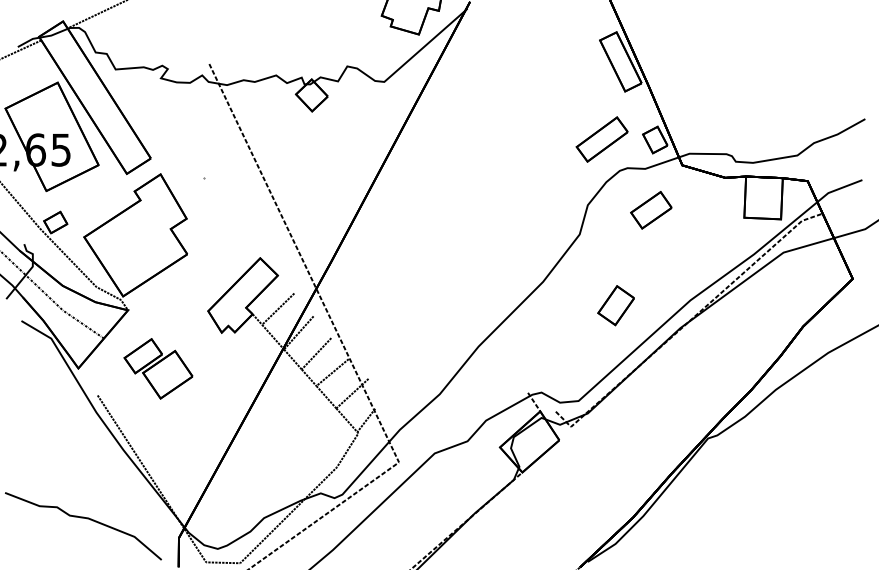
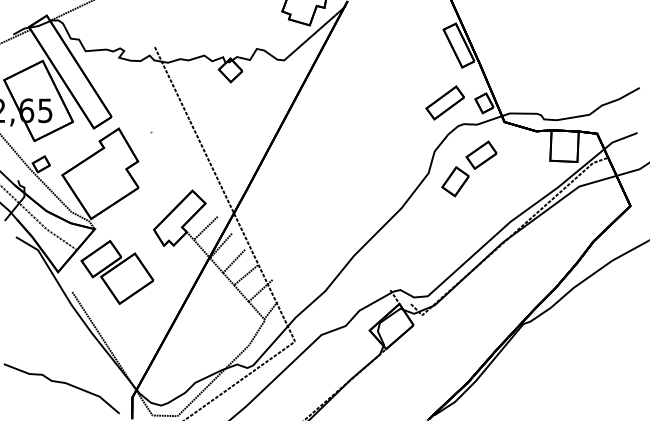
part: (616, 305) -> (455, 181), moved
part: (157, 368) -> (116, 272), size x1.43

